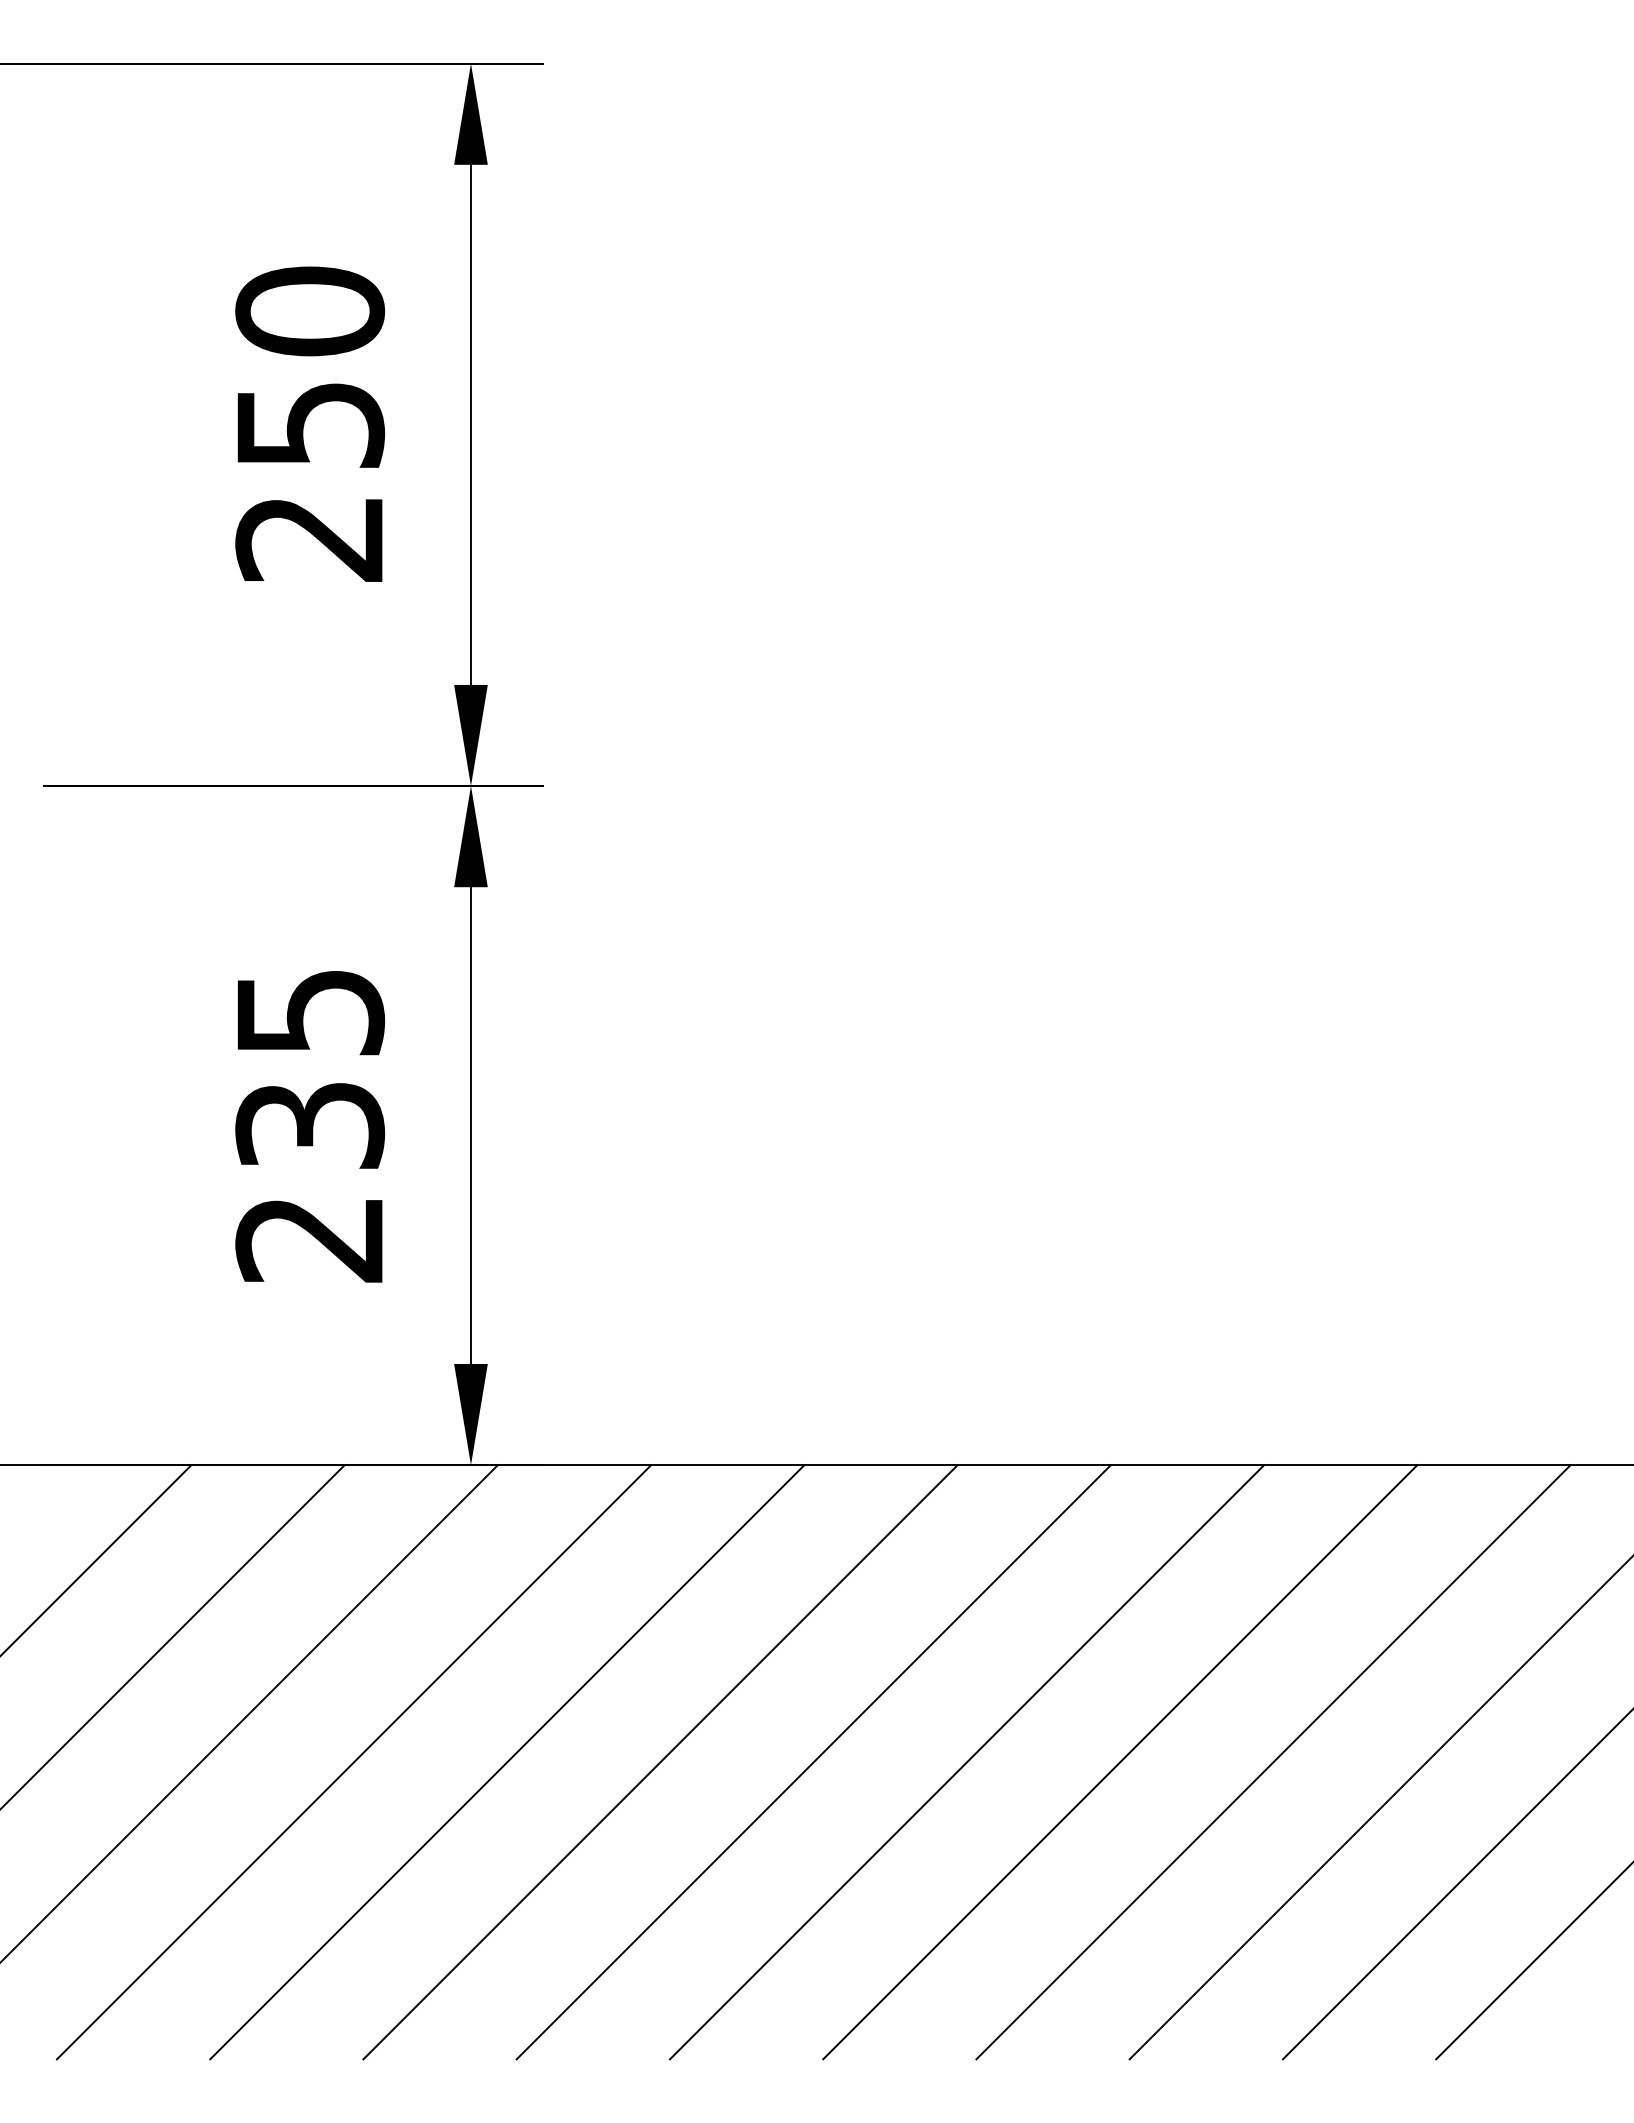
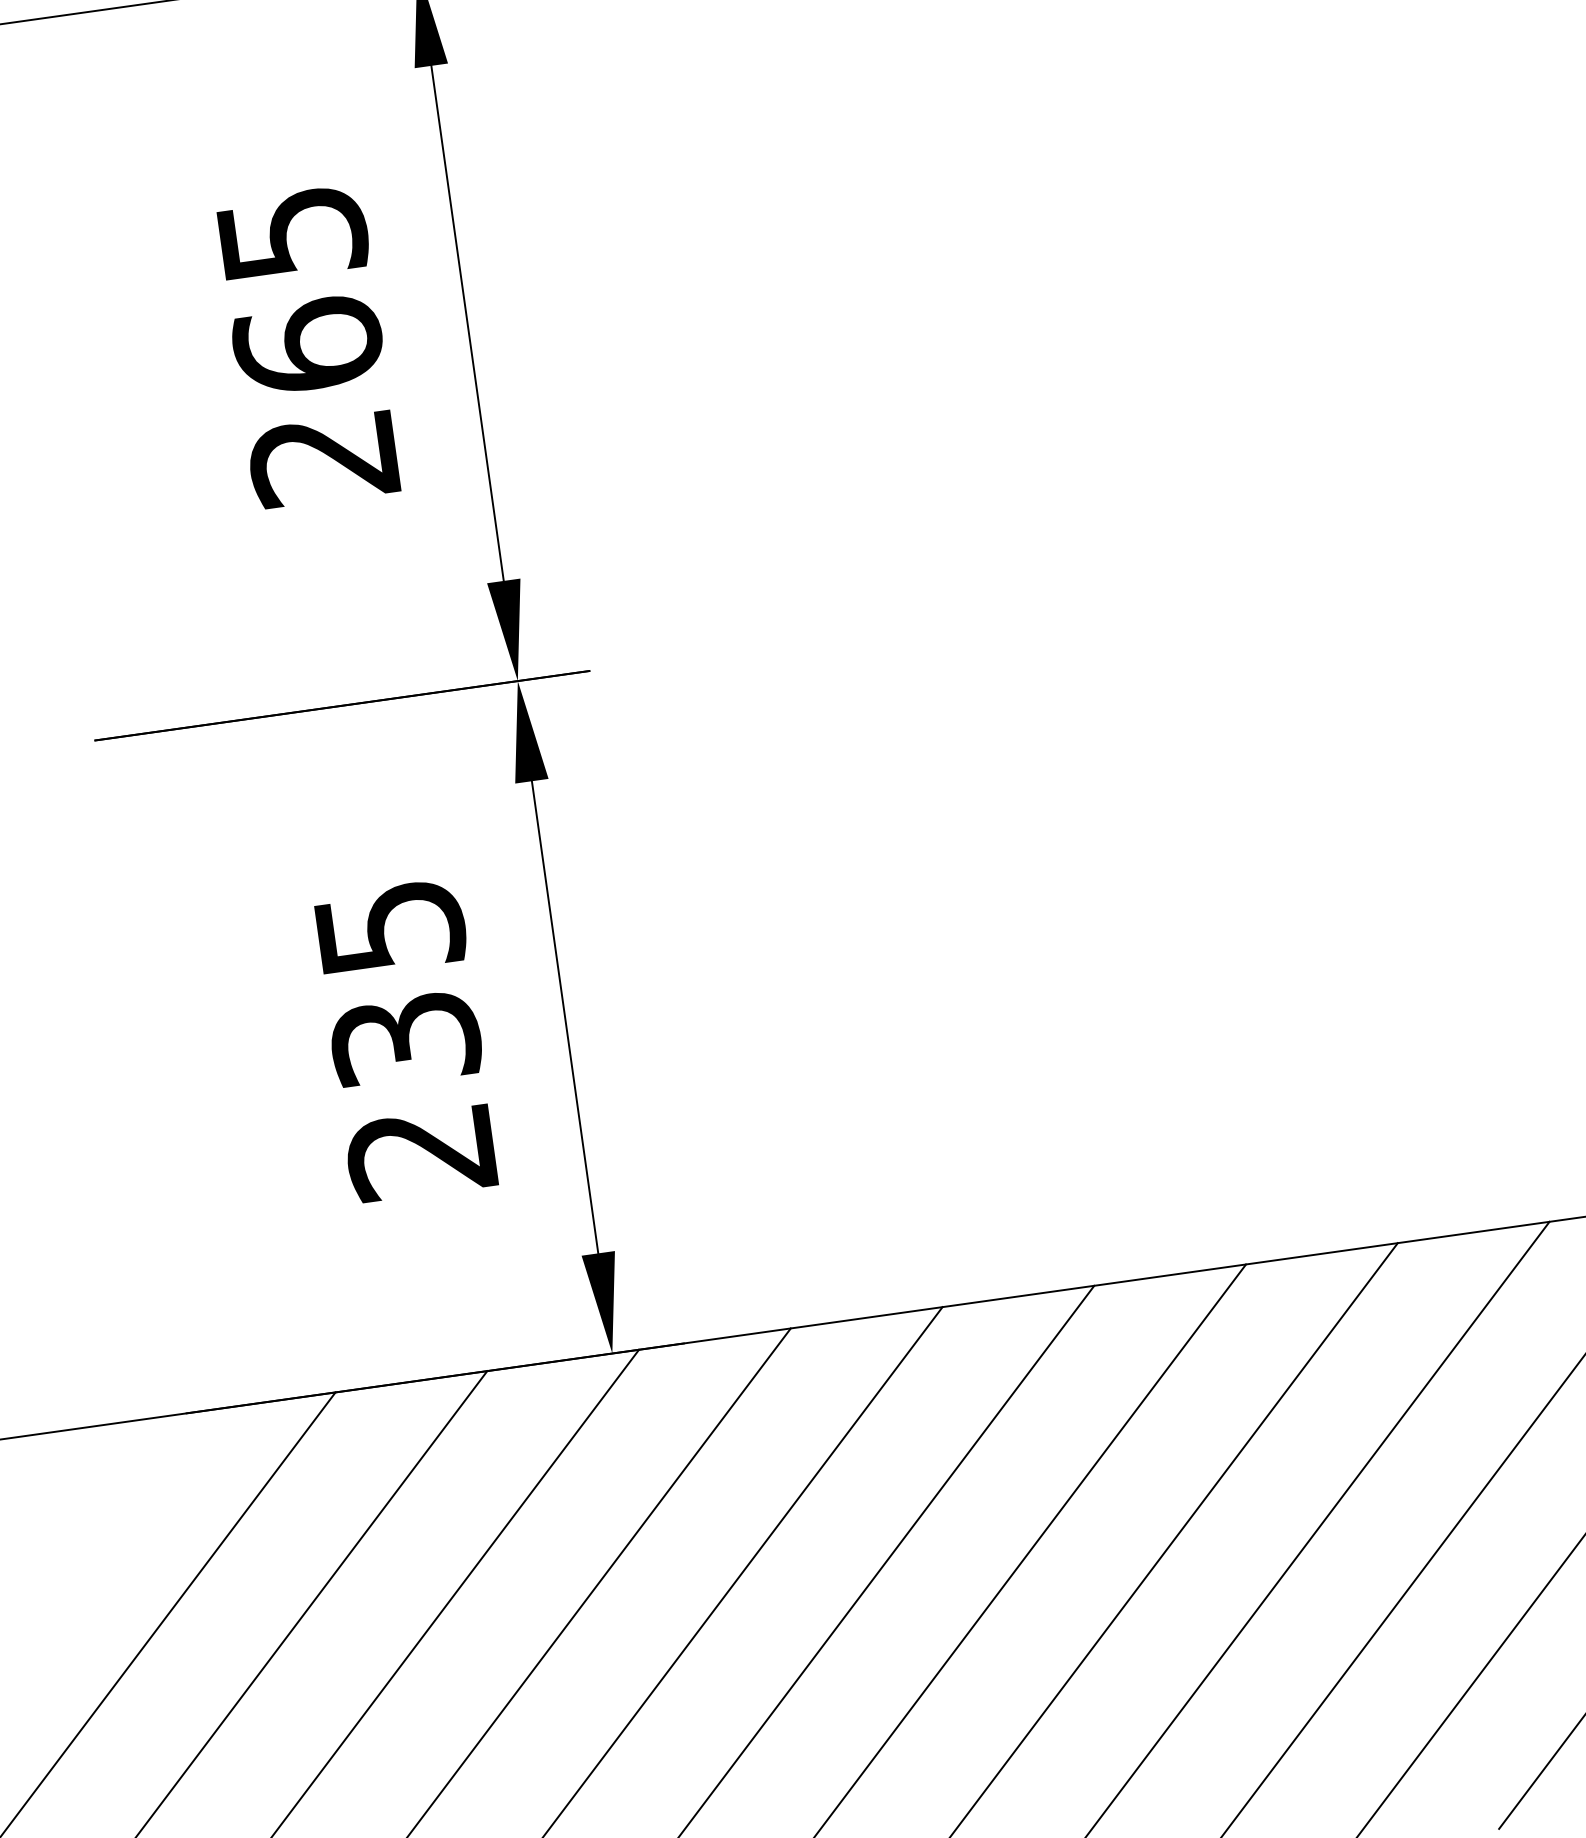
text: (310, 367) -> (300, 288), 250 -> 265

